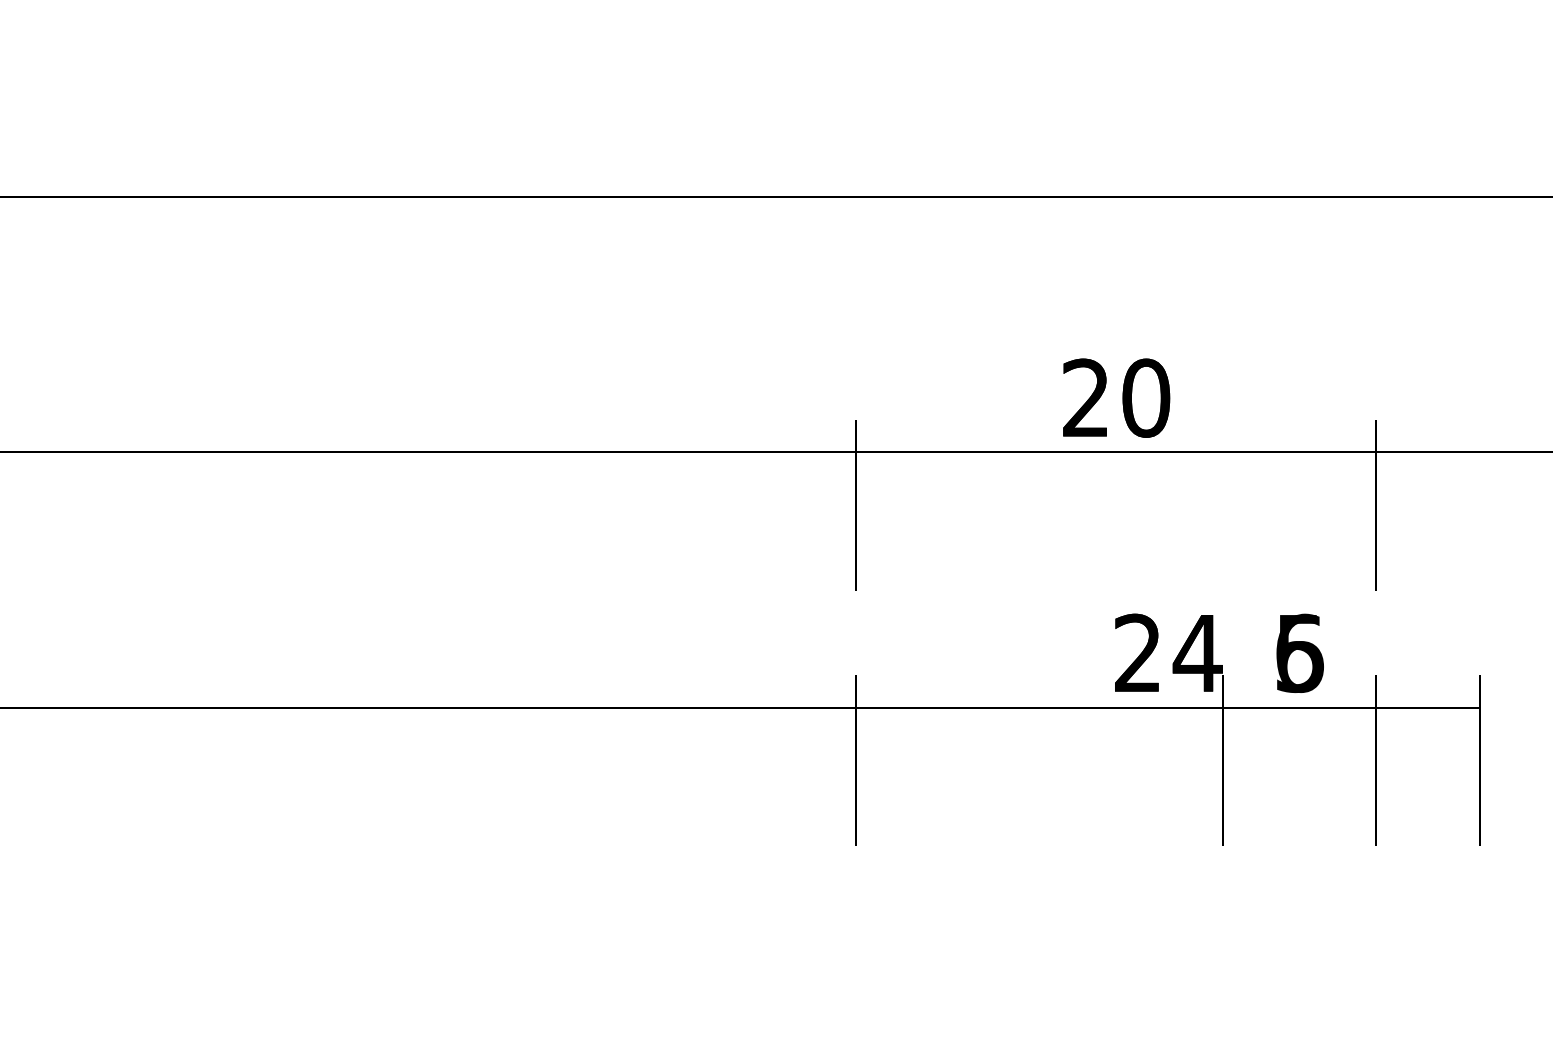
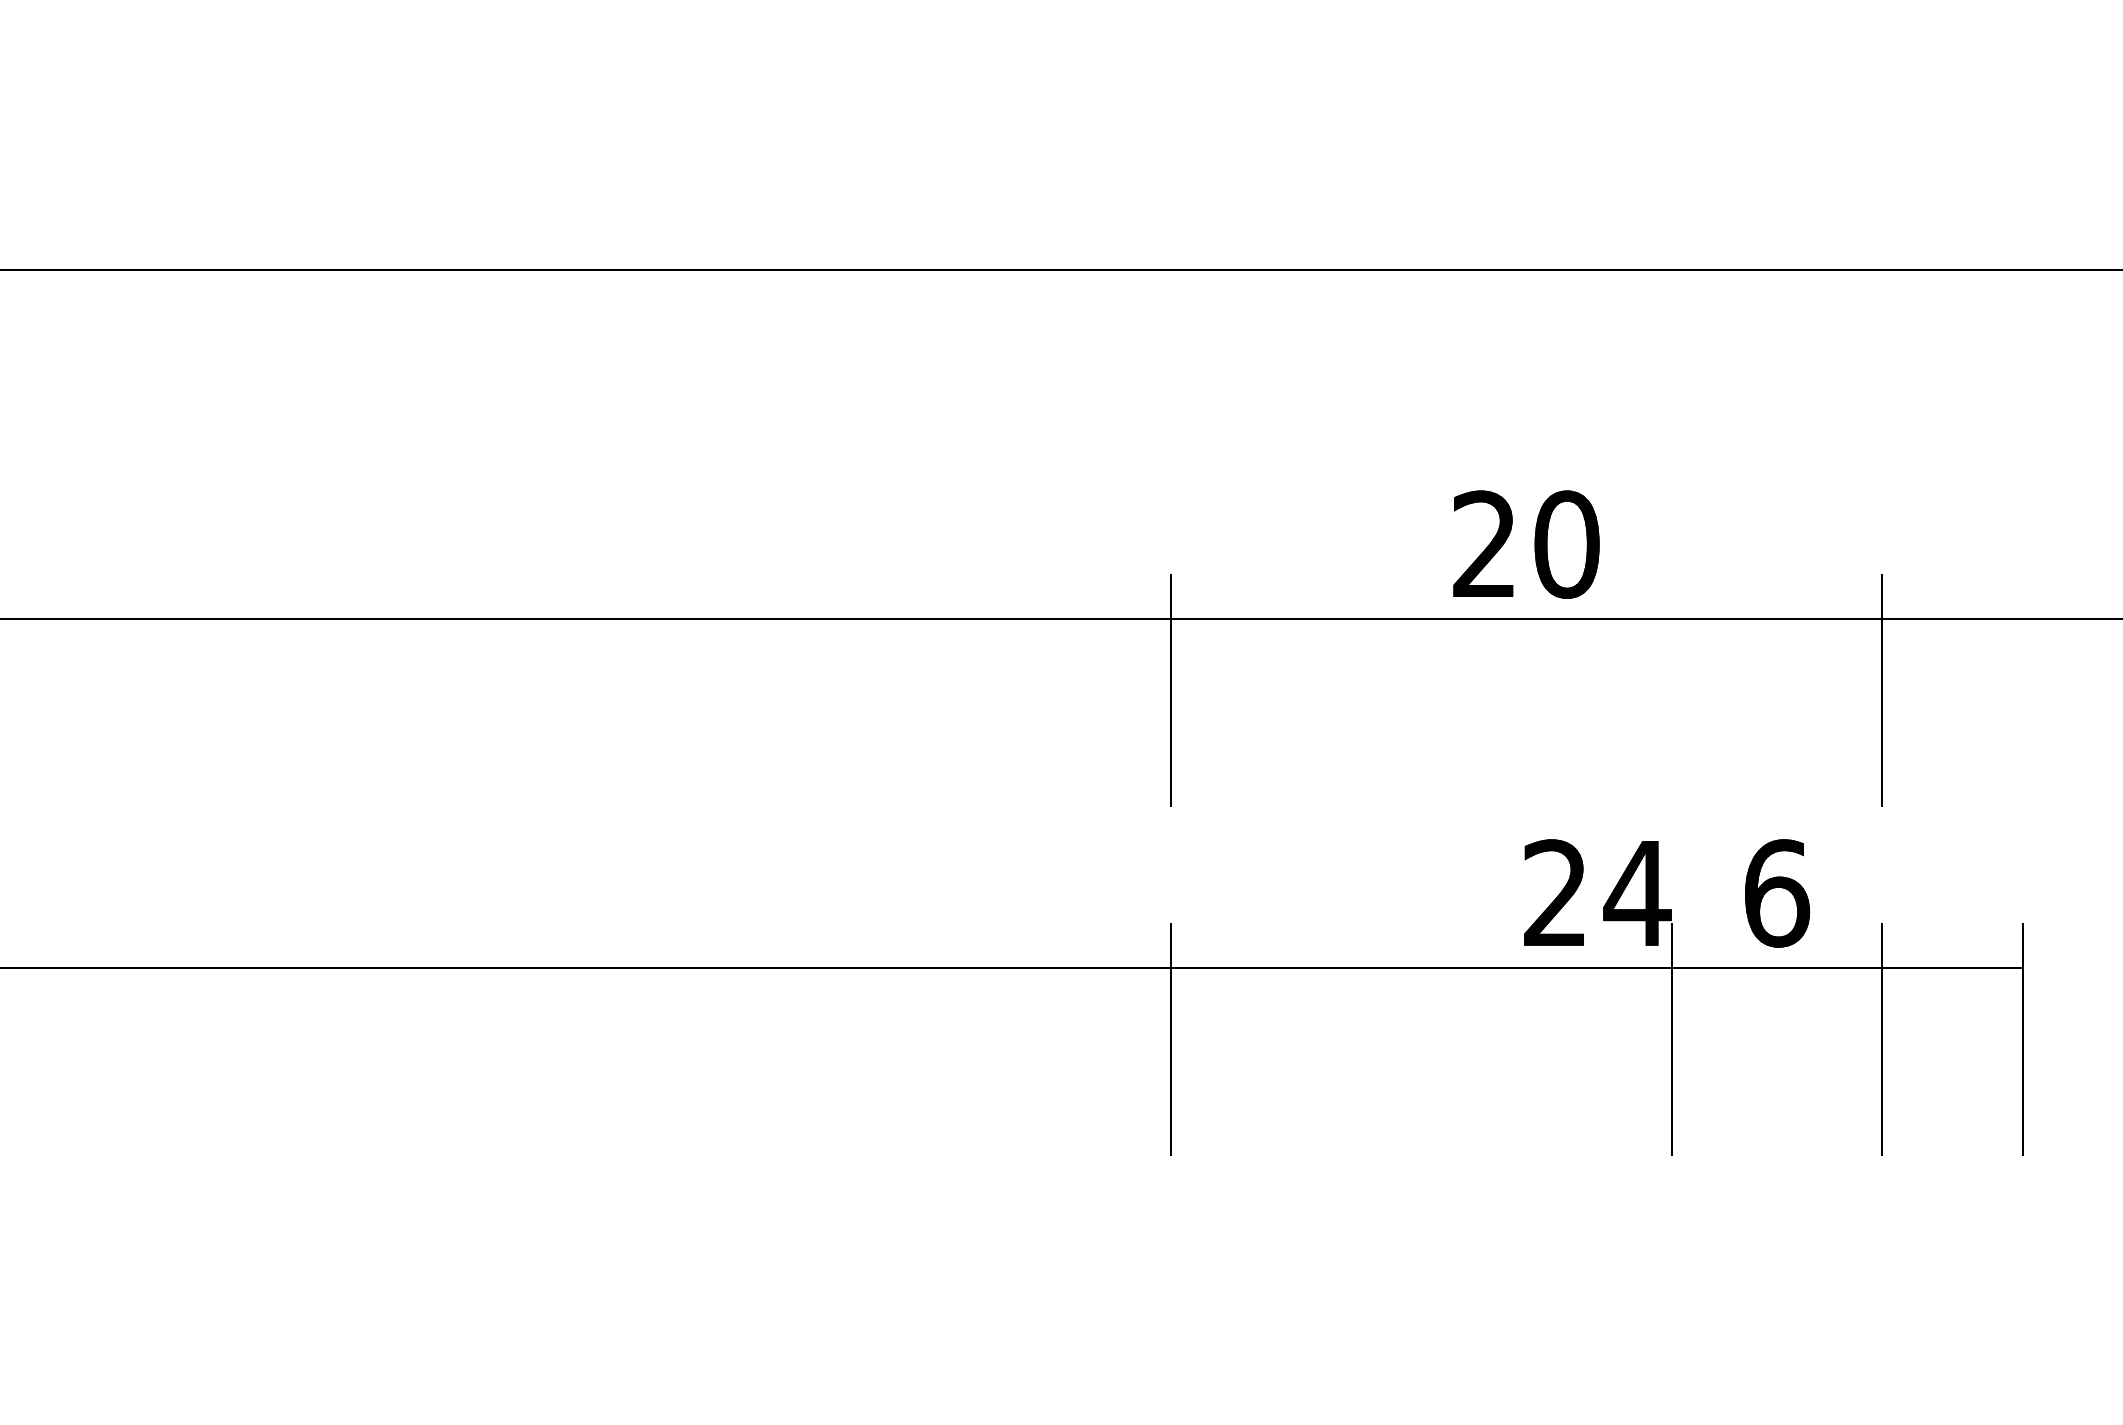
text: (1300, 653) -> (1777, 893), 5 -> 6

